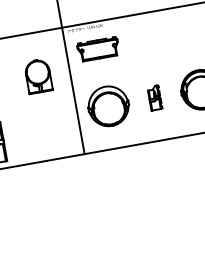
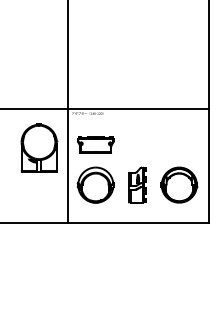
part: (98, 48) -> (95, 144), moved
part: (38, 75) -> (39, 147), size x1.67
part: (154, 97) -> (137, 184), size x1.67

